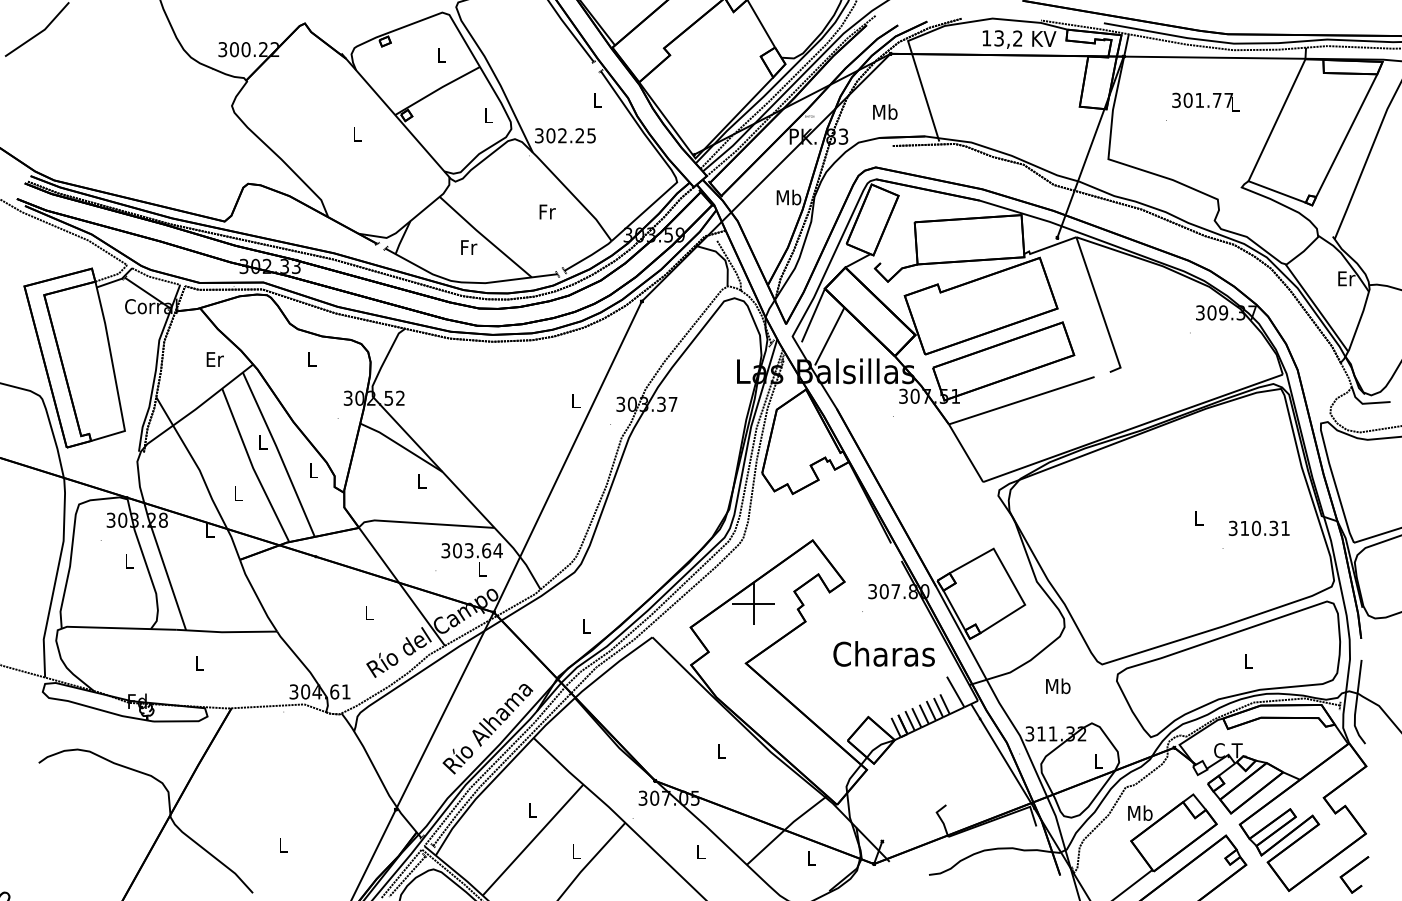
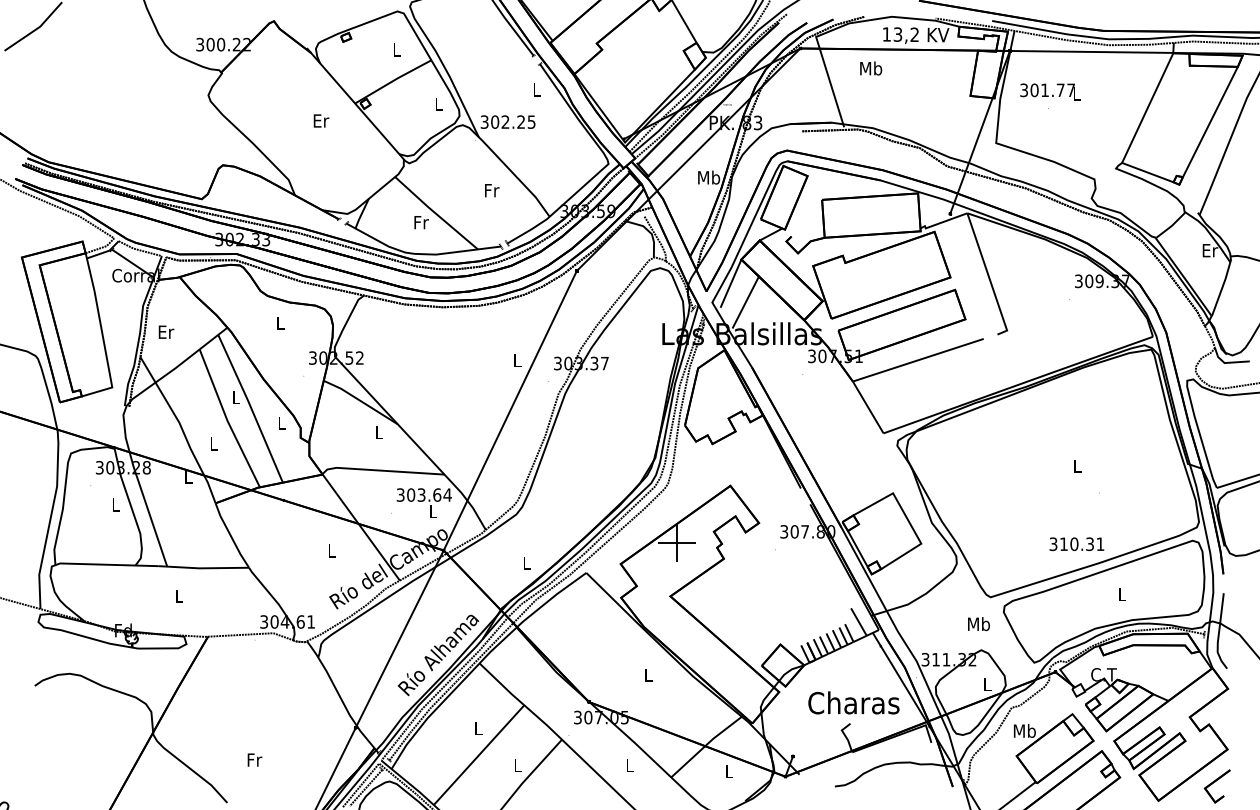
text: (1205, 101) -> (1050, 91), moved
text: (885, 111) -> (871, 67), moved
text: (357, 134) -> (321, 120), L -> Er
text: (214, 359) -> (165, 332), moved
text: (1258, 527) -> (1076, 543), moved
text: (883, 653) -> (853, 702), moved
text: (1058, 686) -> (979, 624), moved
text: (283, 845) -> (254, 760), L -> Fr

